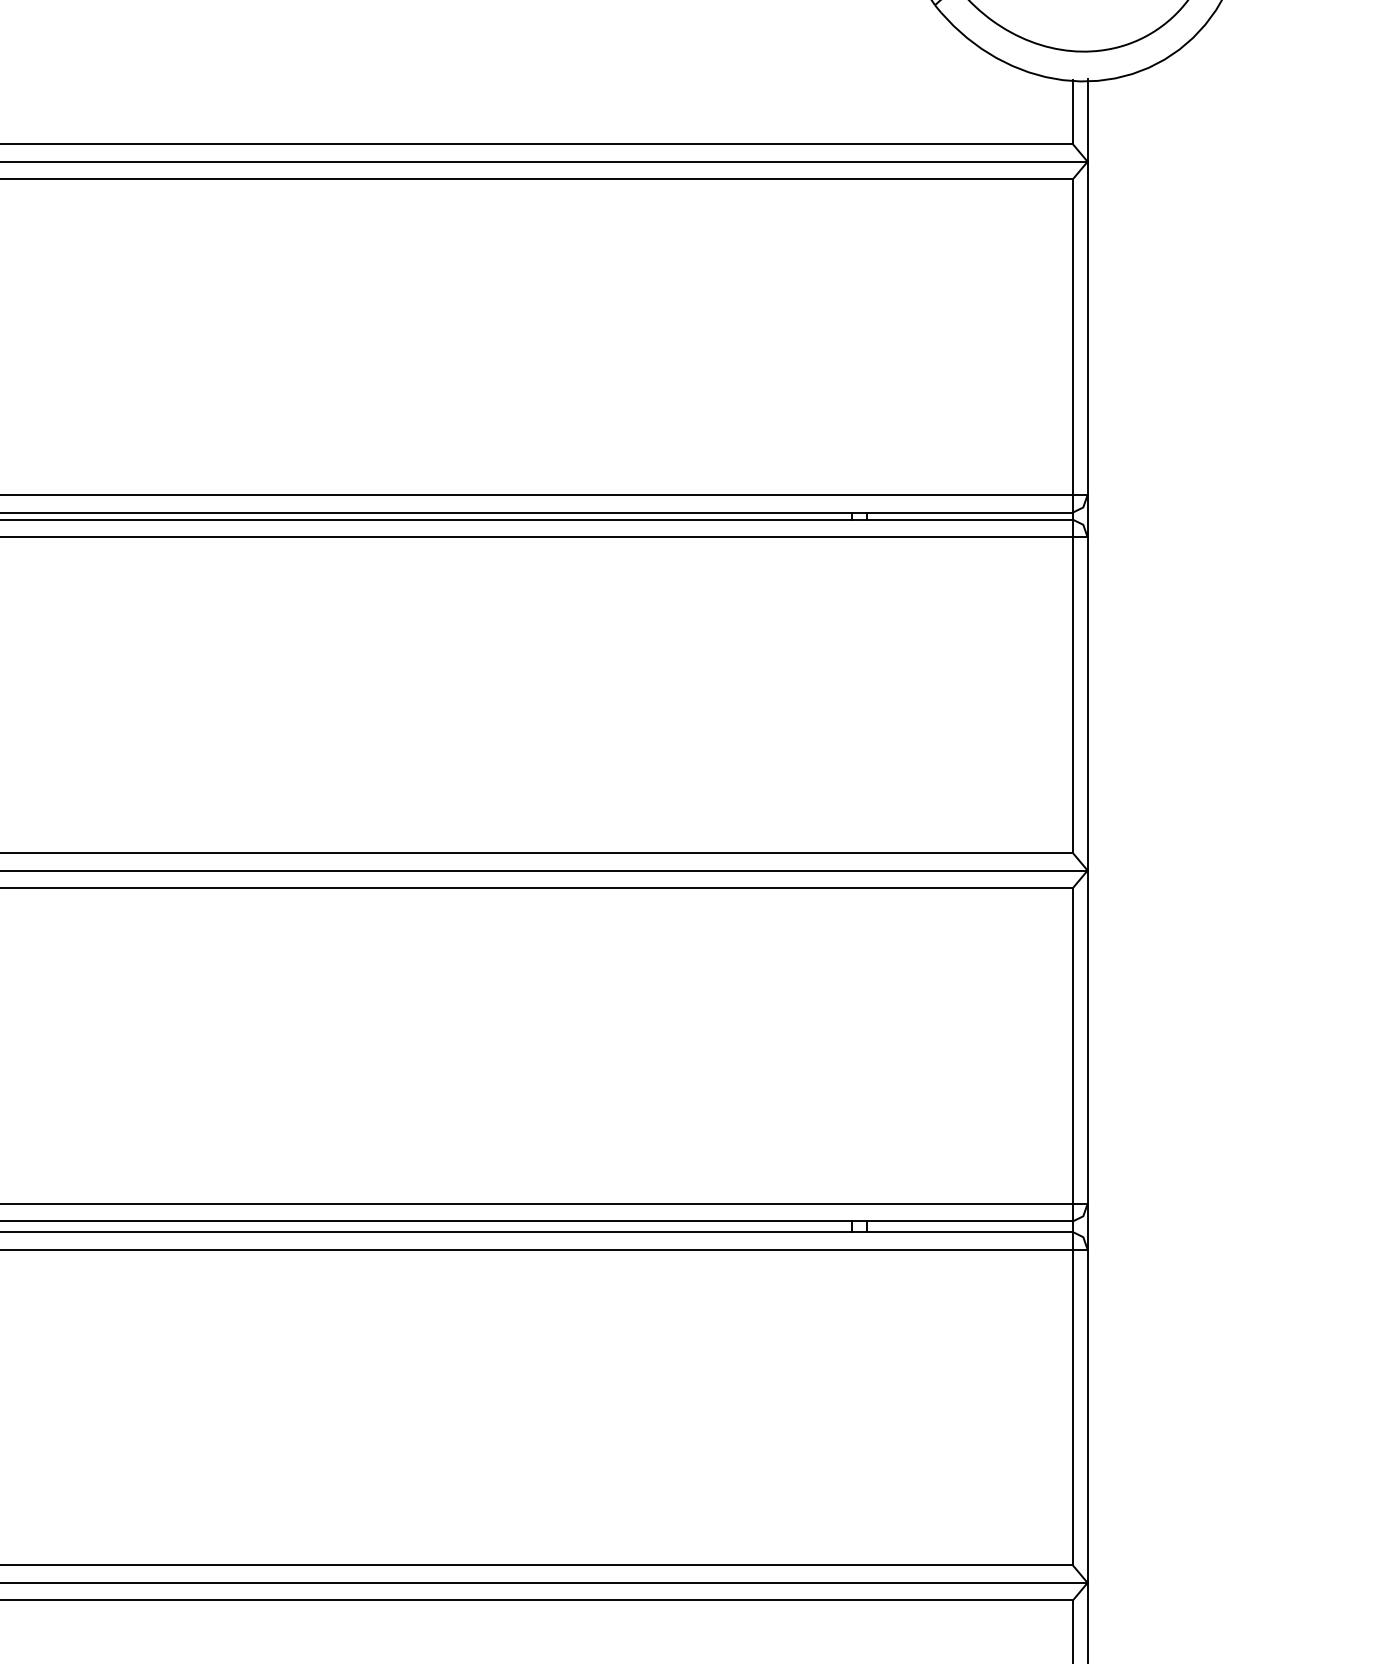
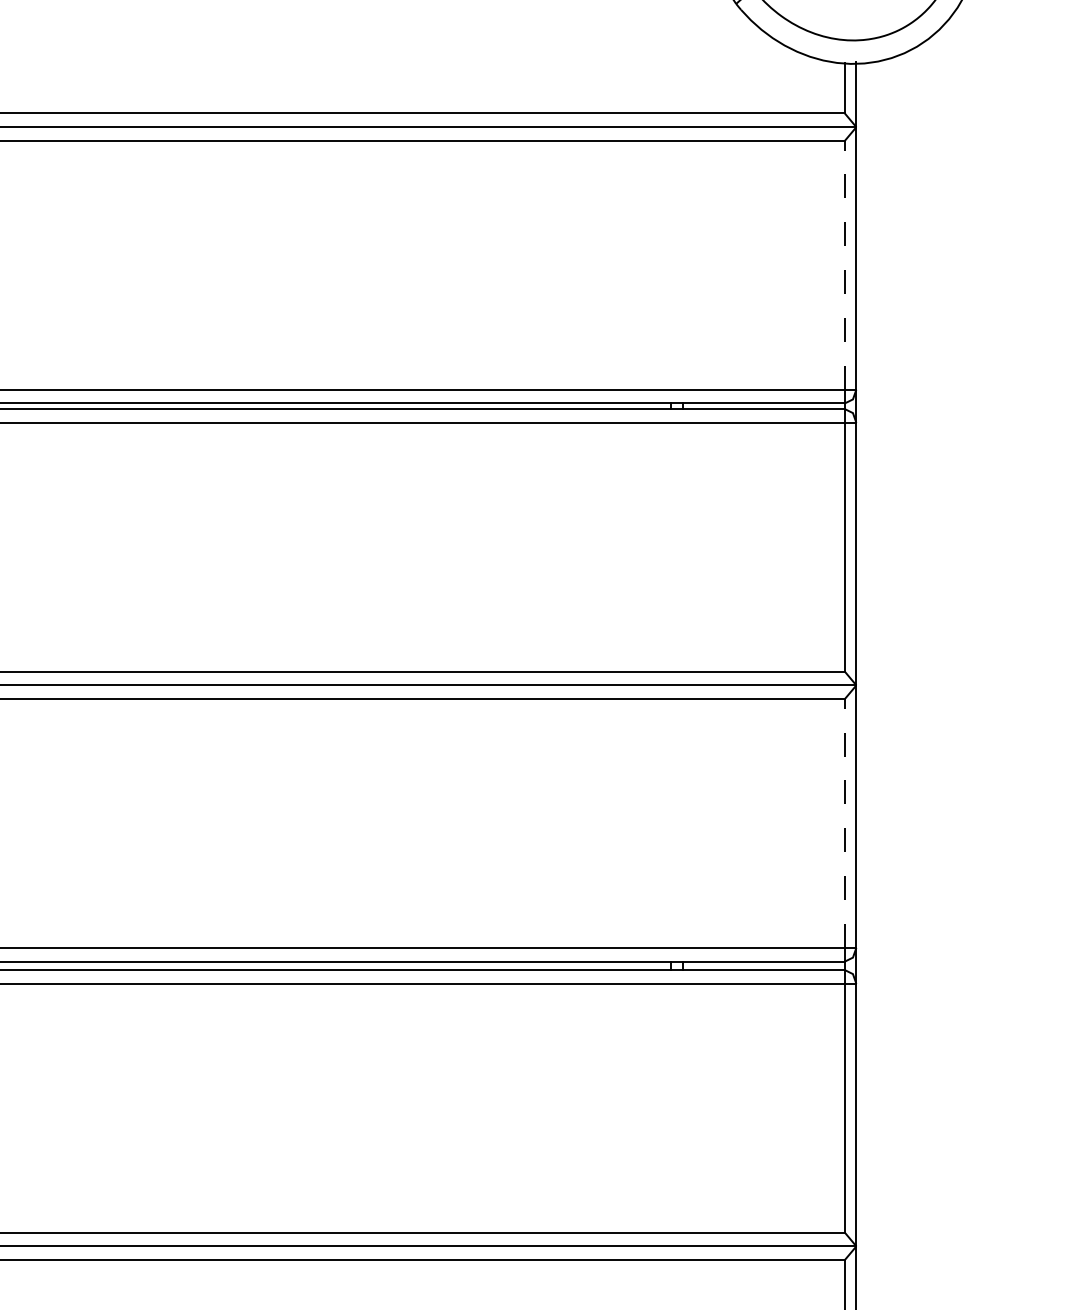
line: (1072, 337) -> (844, 265), solid -> dashed
line: (1072, 1046) -> (844, 823), solid -> dashed

